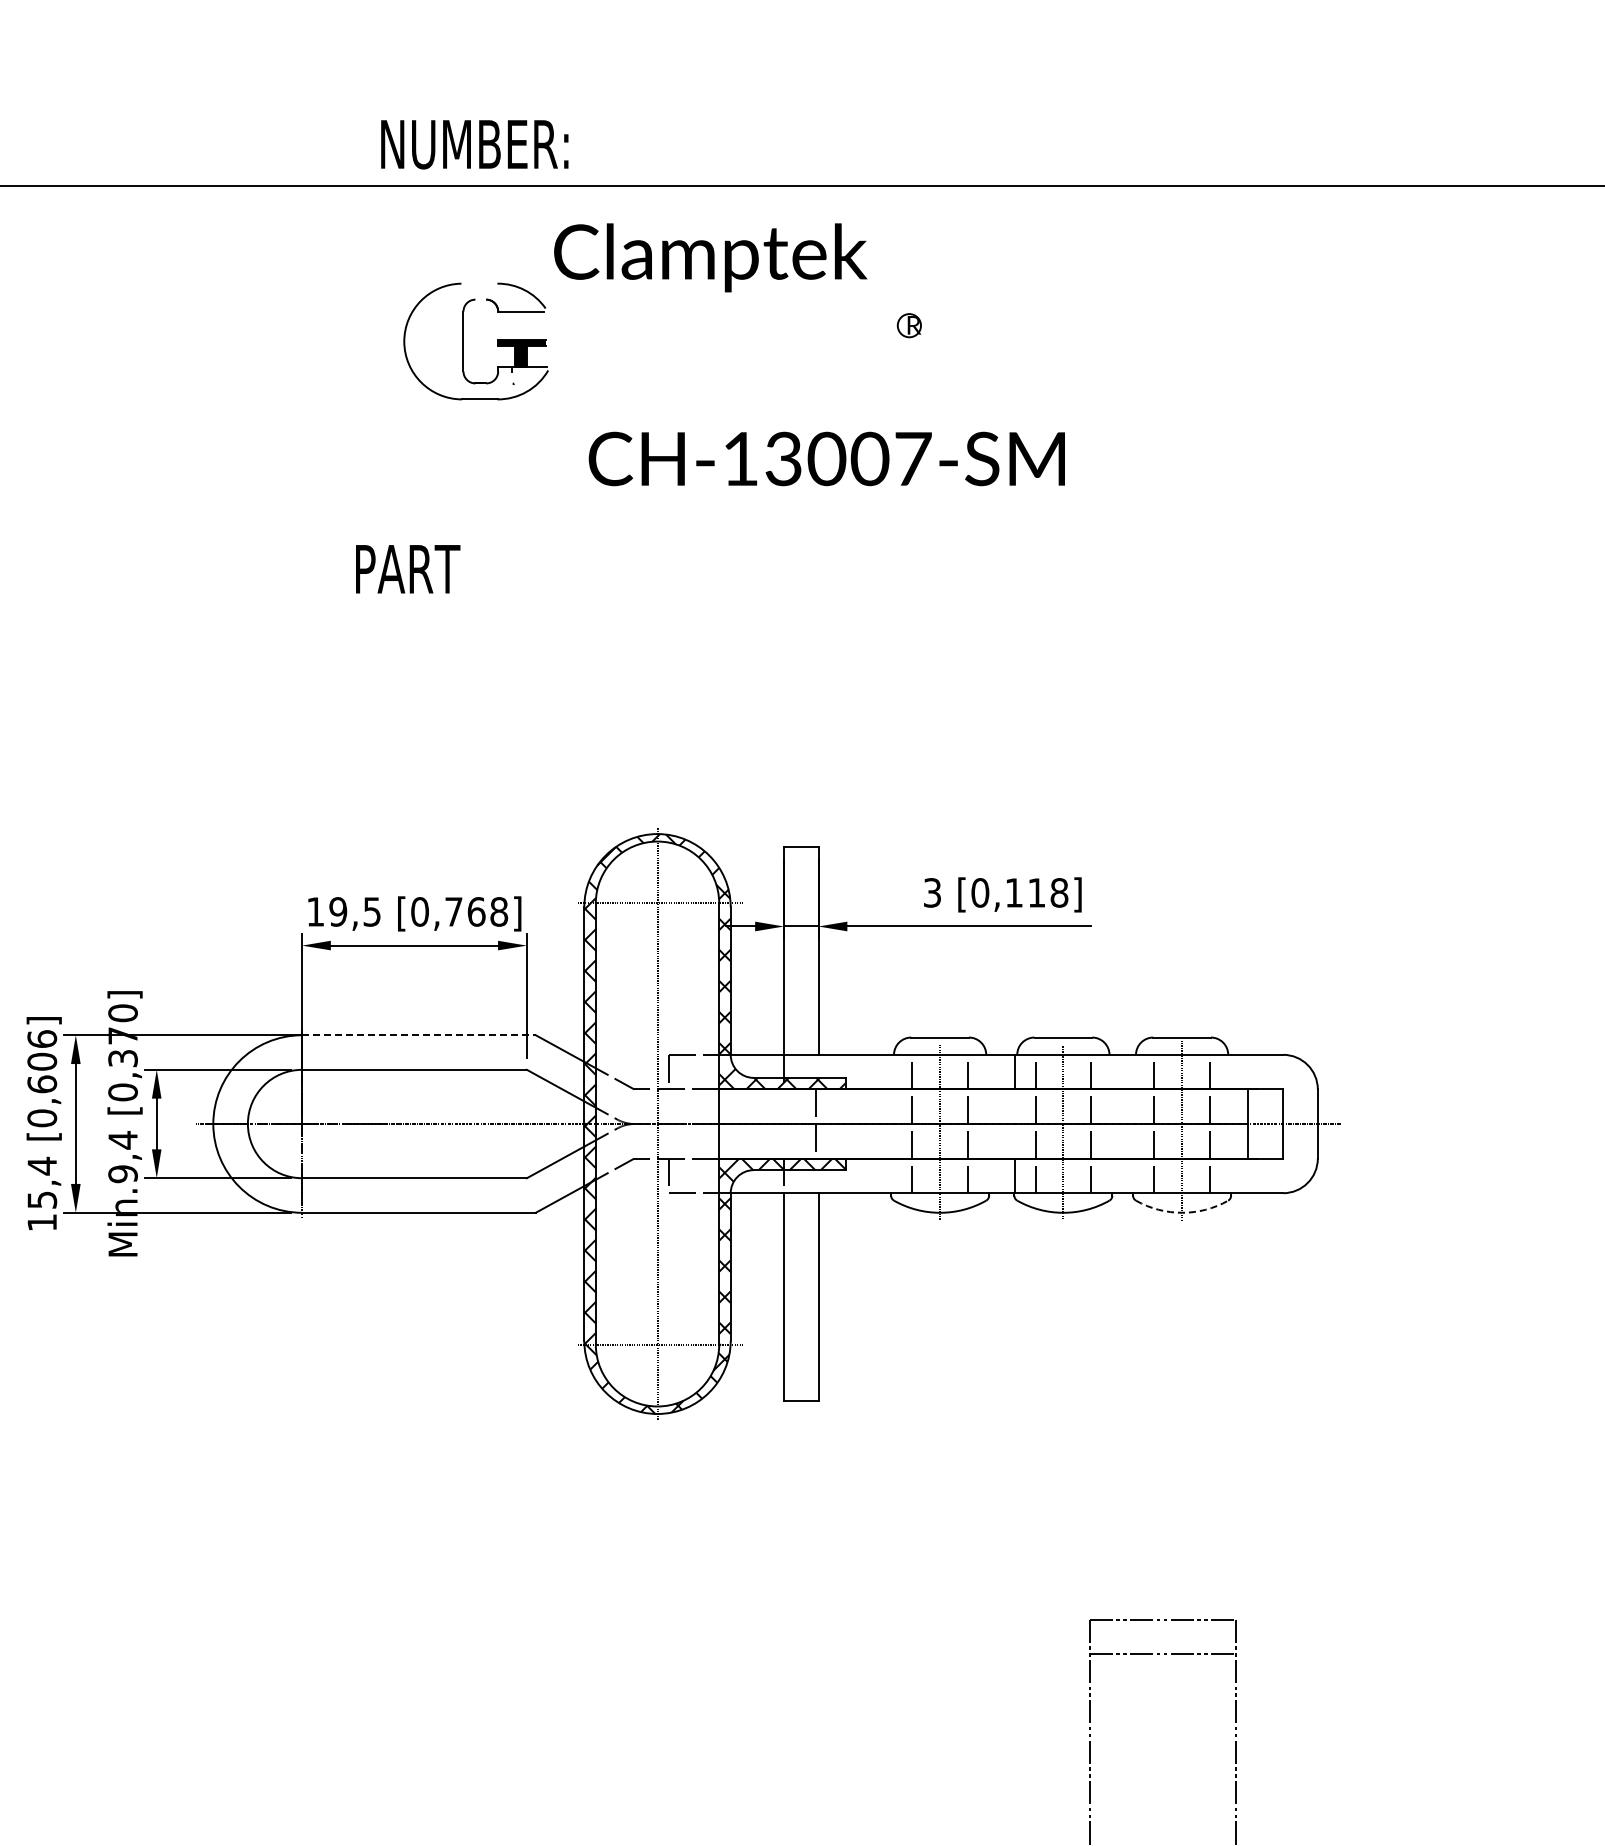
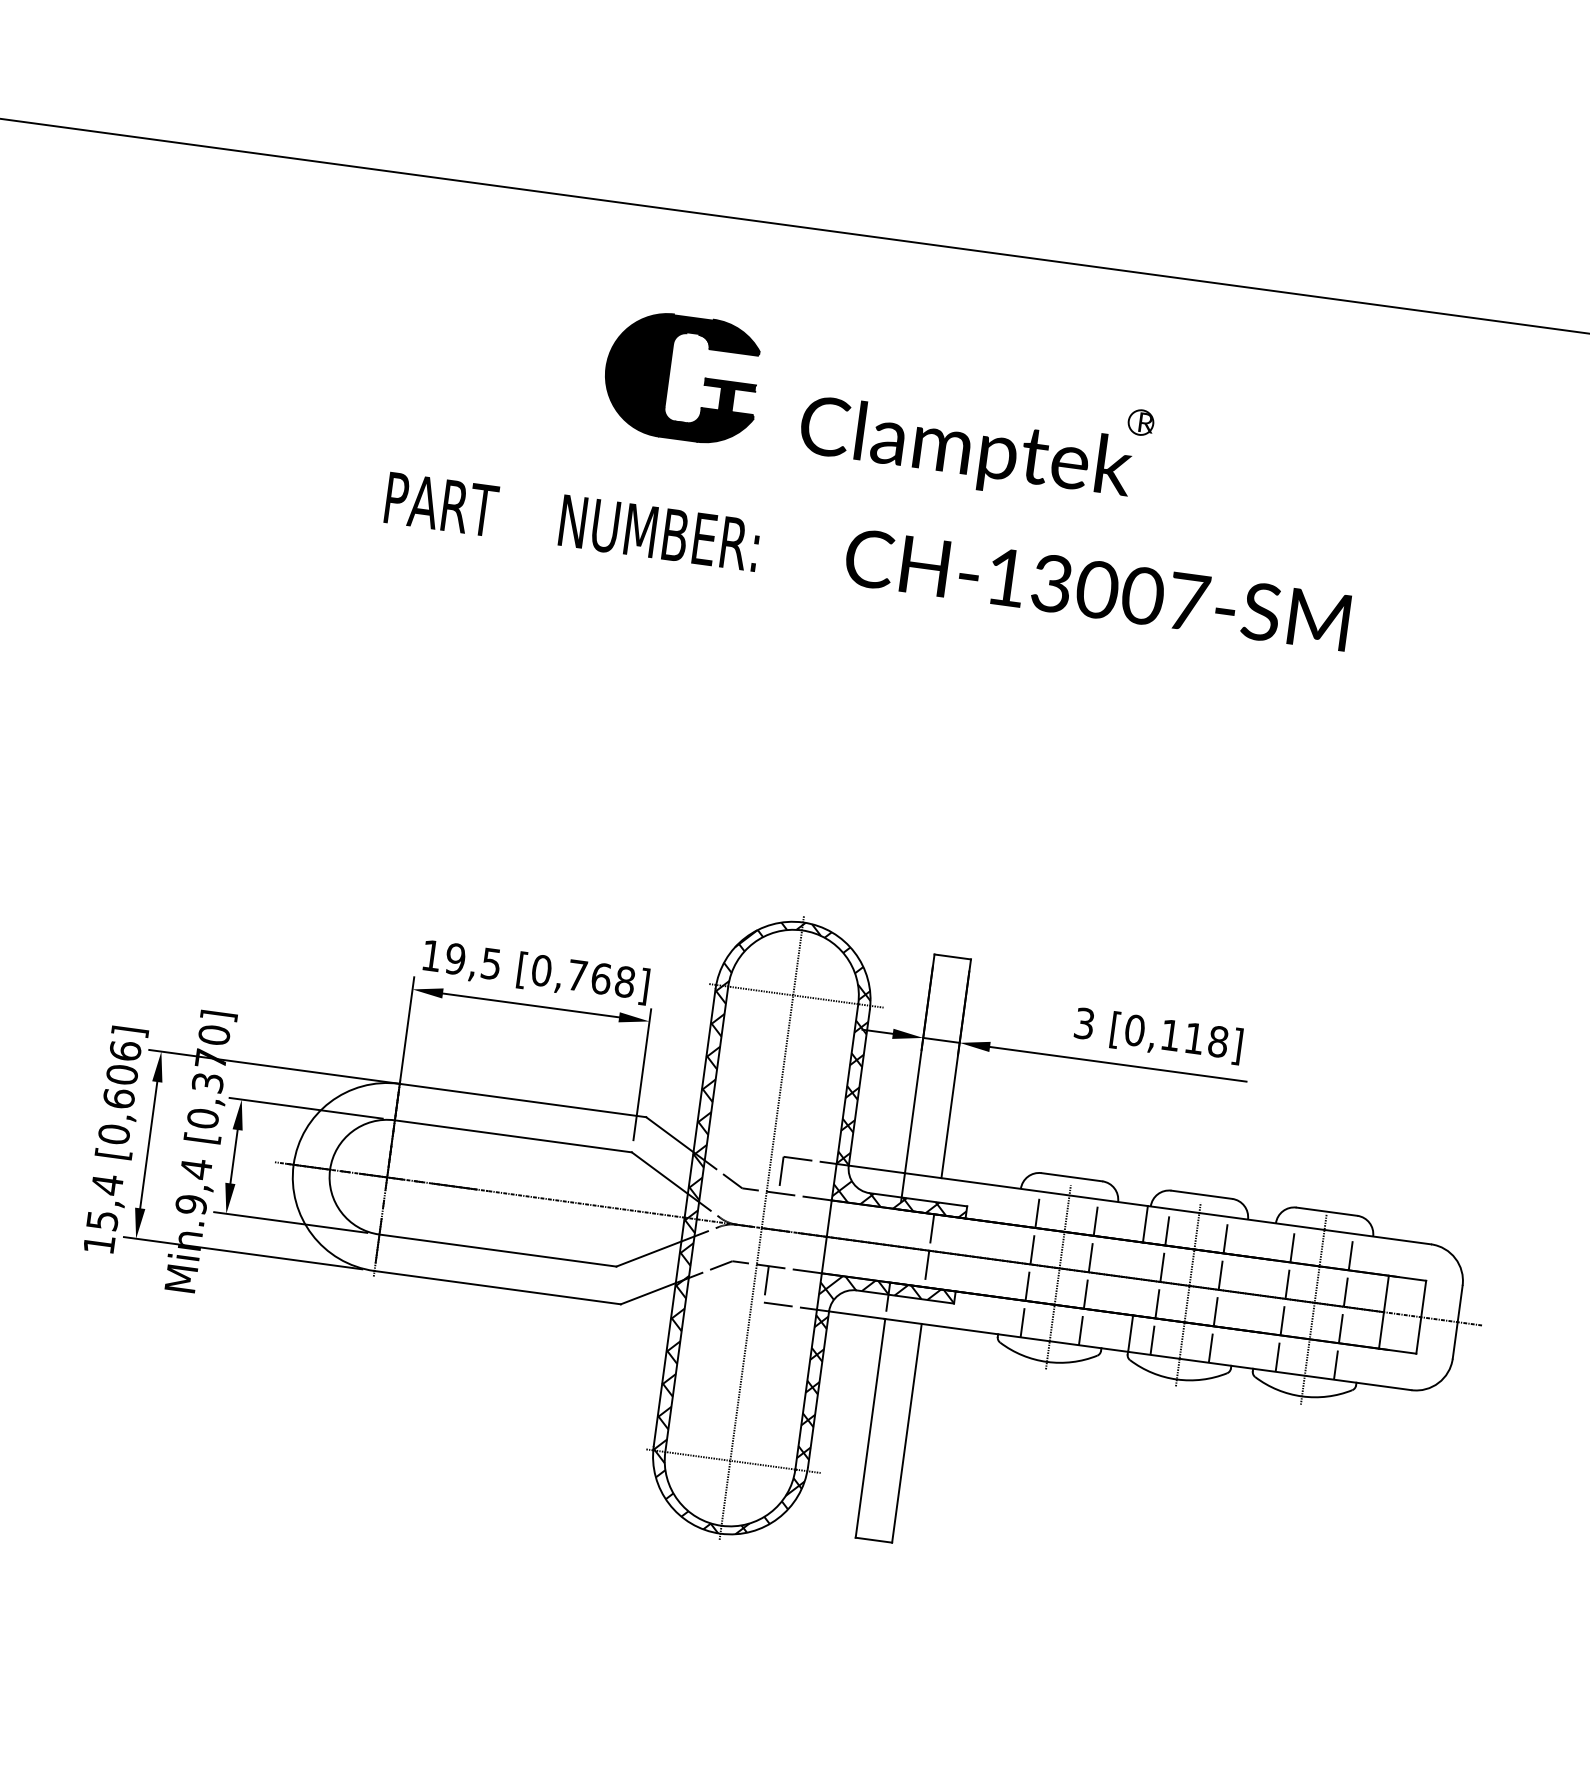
text: (474, 144) -> (659, 533), moved
text: (710, 257) -> (965, 451), moved
fill: (476, 341) -> (682, 377), added
text: (826, 458) -> (1097, 589), moved
text: (408, 569) -> (442, 504), moved
line: (418, 1035) -> (522, 1100), dashed -> solid
arc: (1182, 1212) -> (1302, 1396), dashed -> solid

